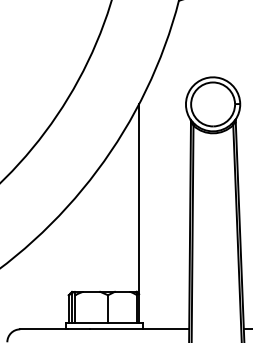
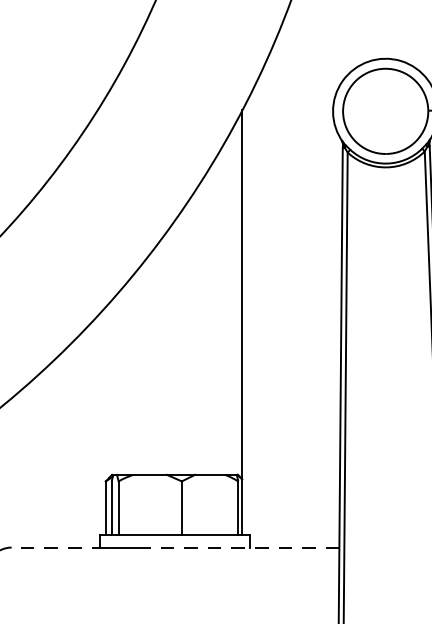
line: (43, 329) -> (56, 547), solid -> dashed
line: (139, 329) -> (242, 547), solid -> dashed

